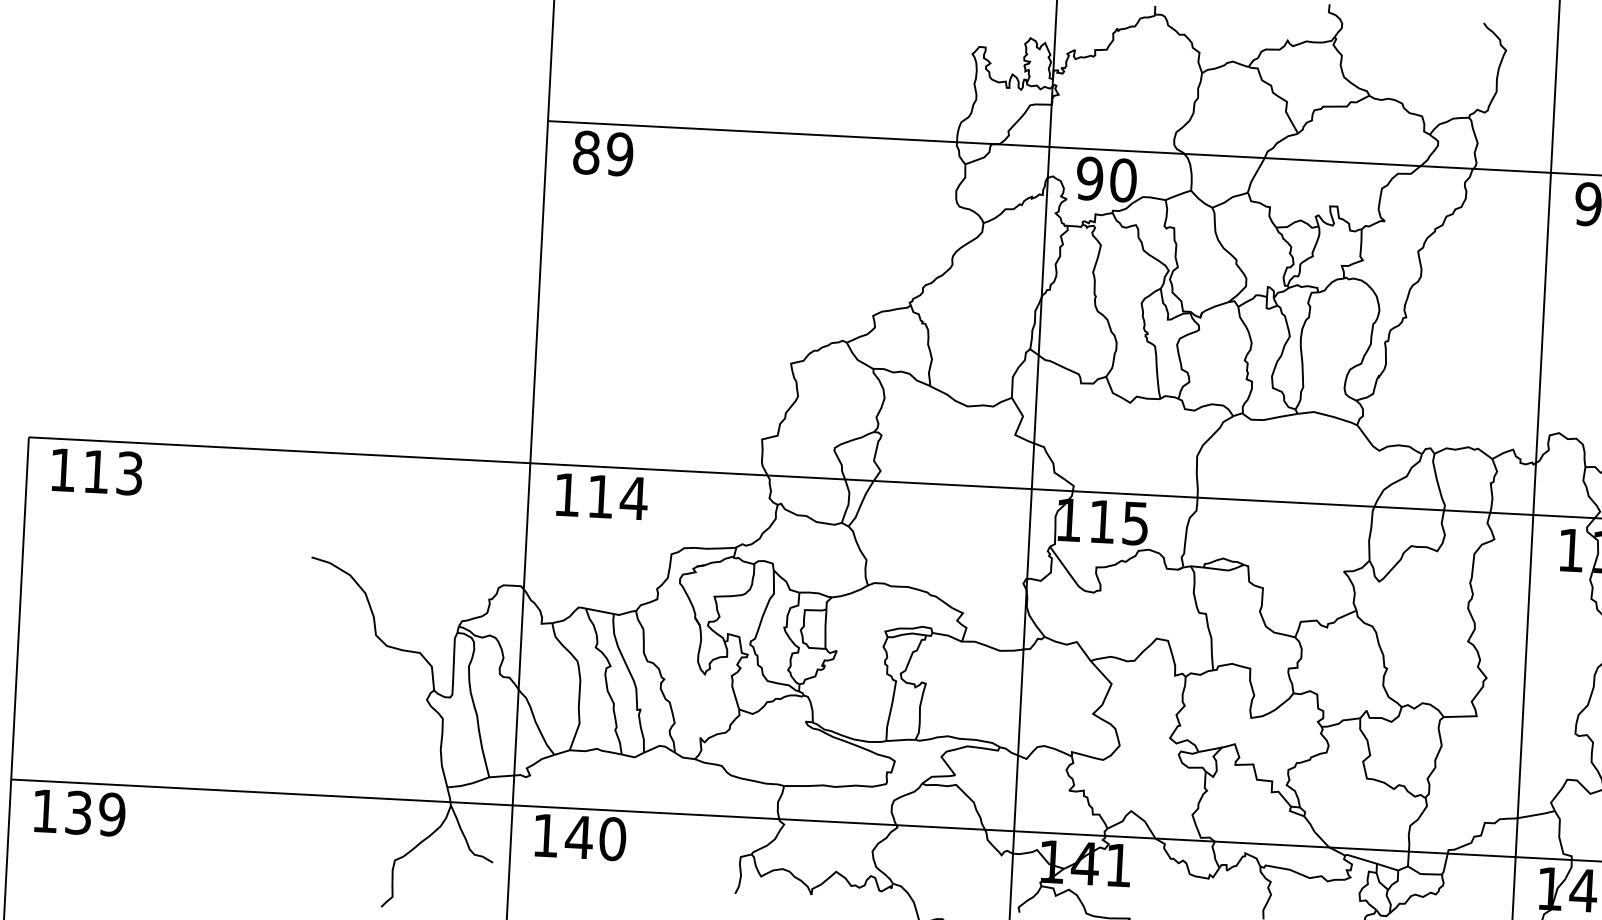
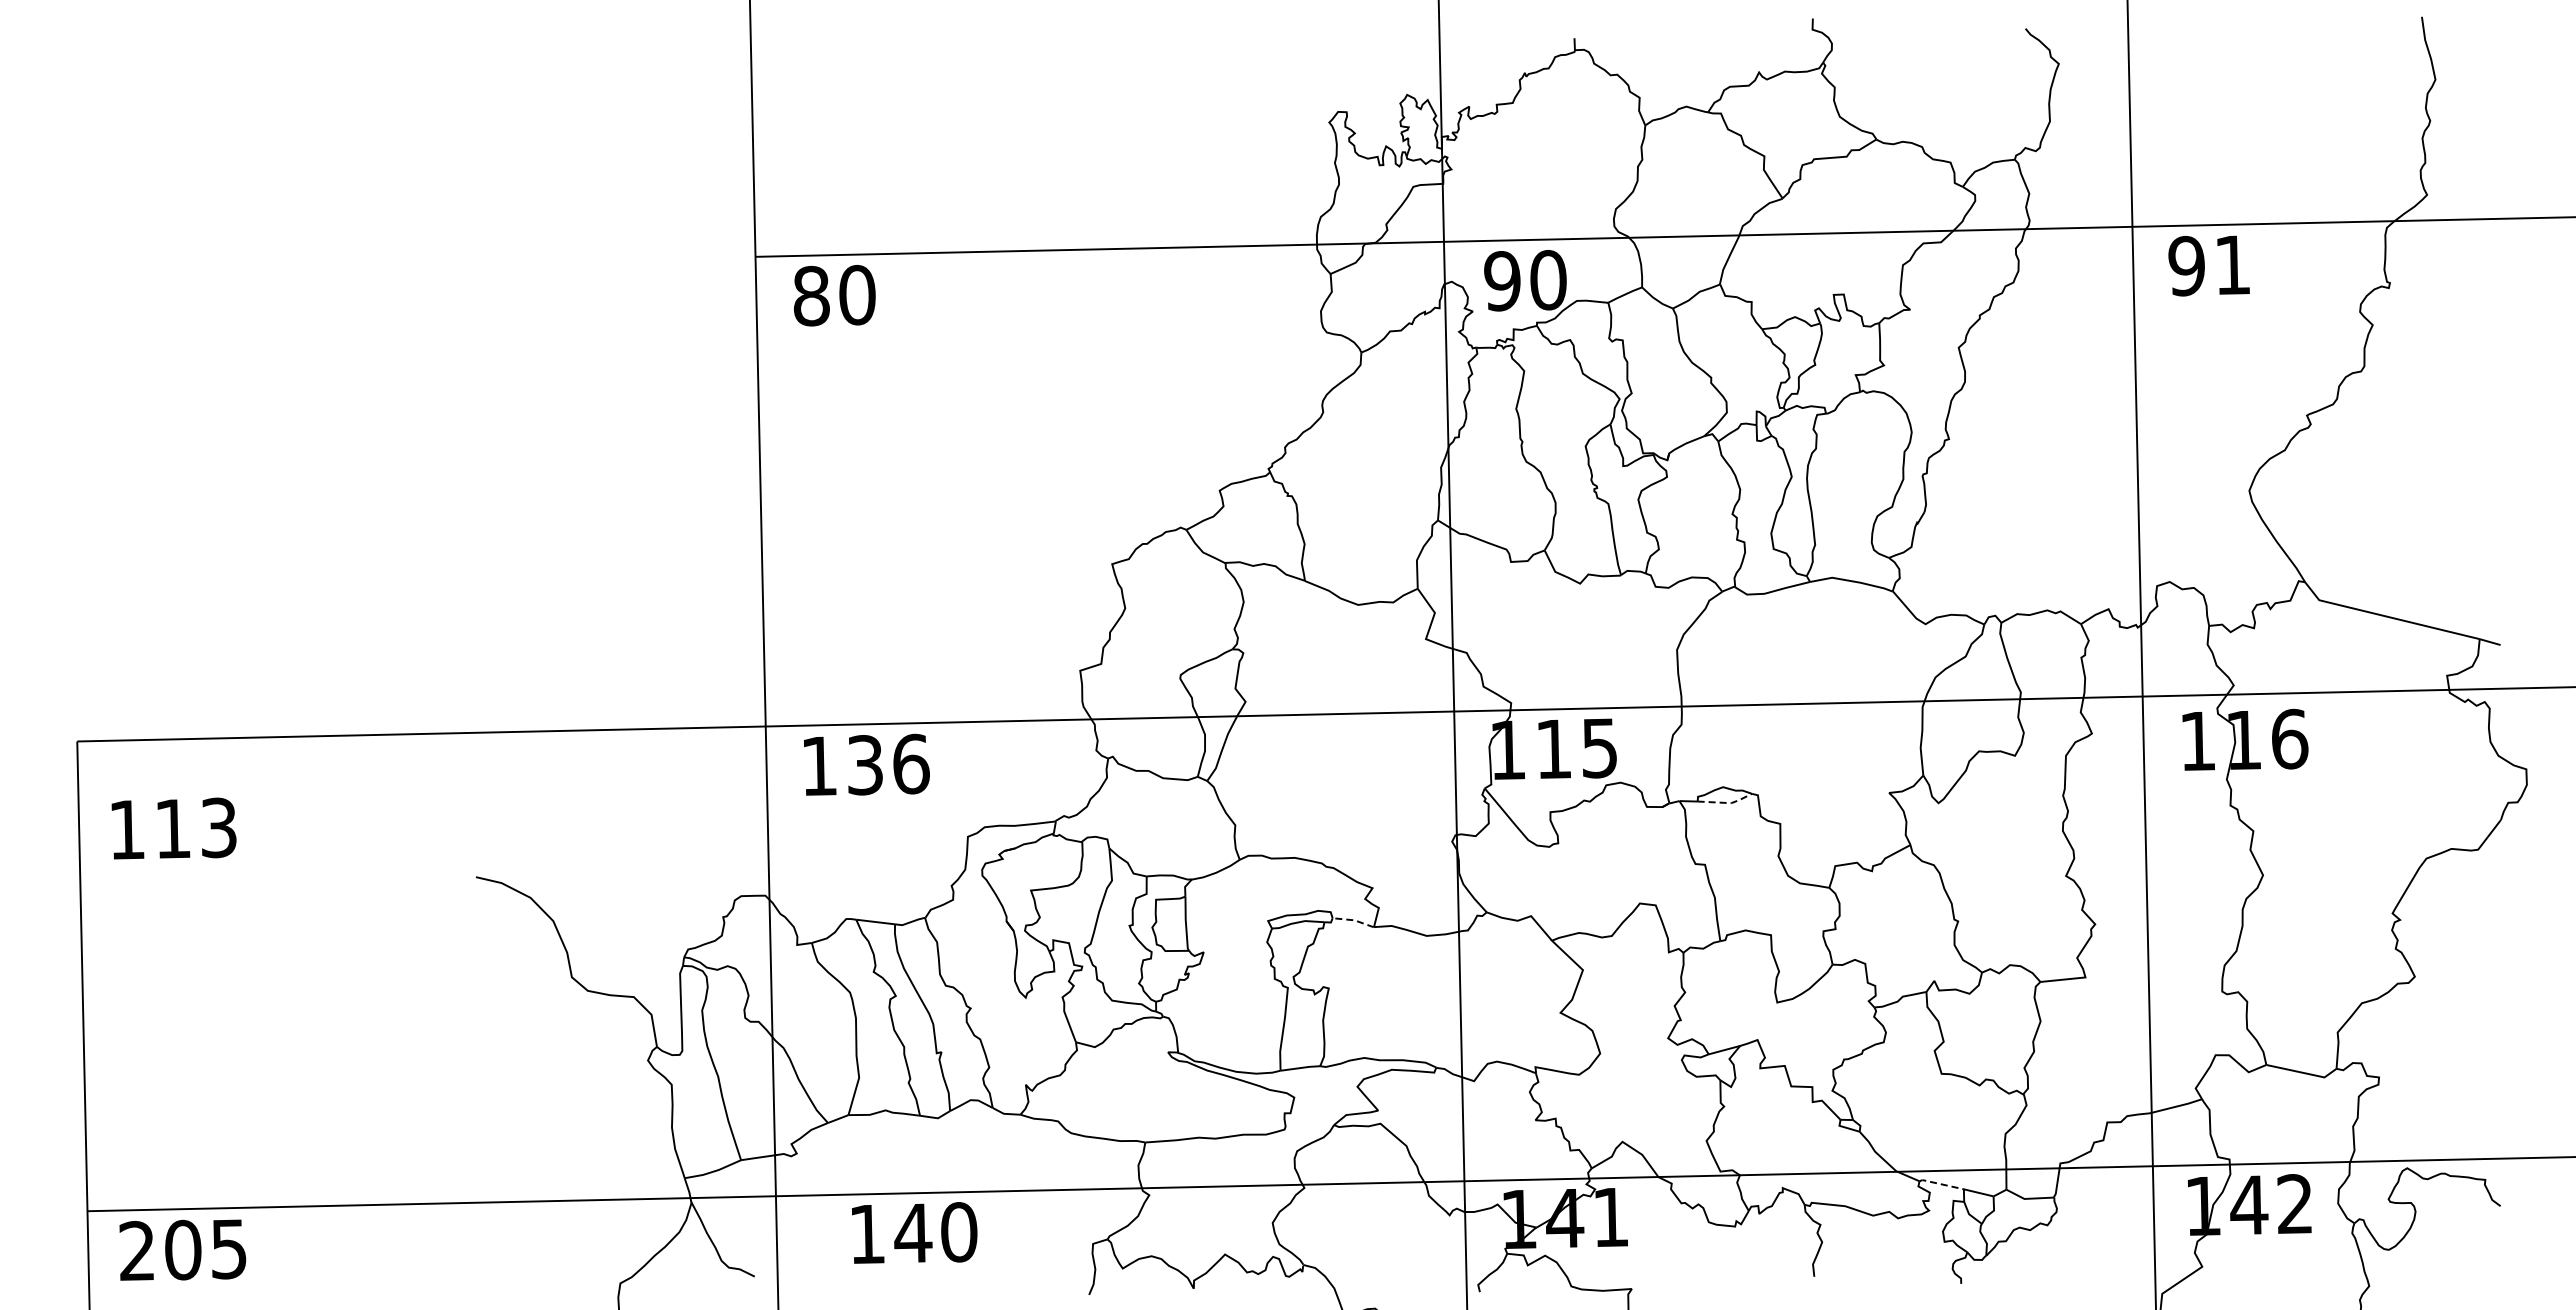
text: (620, 154) -> (857, 295), 89 -> 80
text: (96, 471) -> (173, 828), moved
text: (618, 497) -> (889, 764), 114 -> 136
line: (1225, 569) -> (1727, 802), solid -> dashed
line: (948, 635) -> (1354, 920), solid -> dashed
text: (78, 812) -> (183, 1249), 139 -> 205
text: (580, 836) -> (914, 1232), moved
line: (1360, 859) -> (1940, 1184), solid -> dashed

